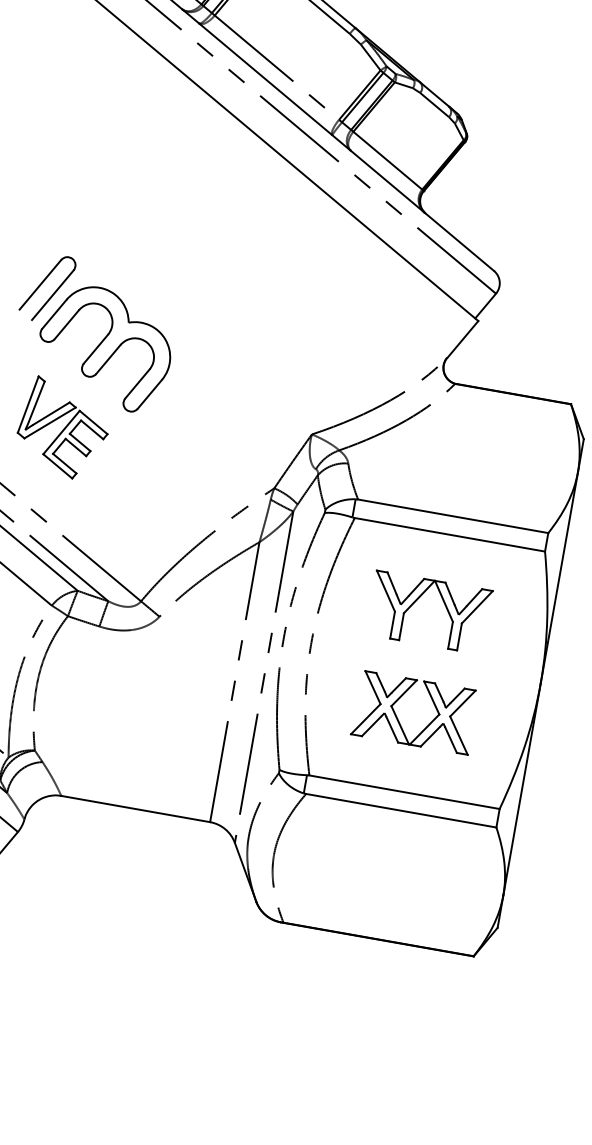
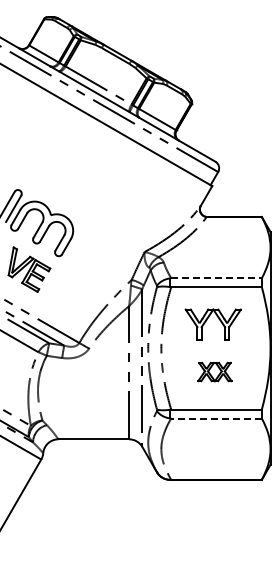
line: (455, 517) -> (217, 278), solid -> dashed
part: (414, 711) -> (214, 371), size x0.6
line: (401, 810) -> (216, 418), solid -> dashed

